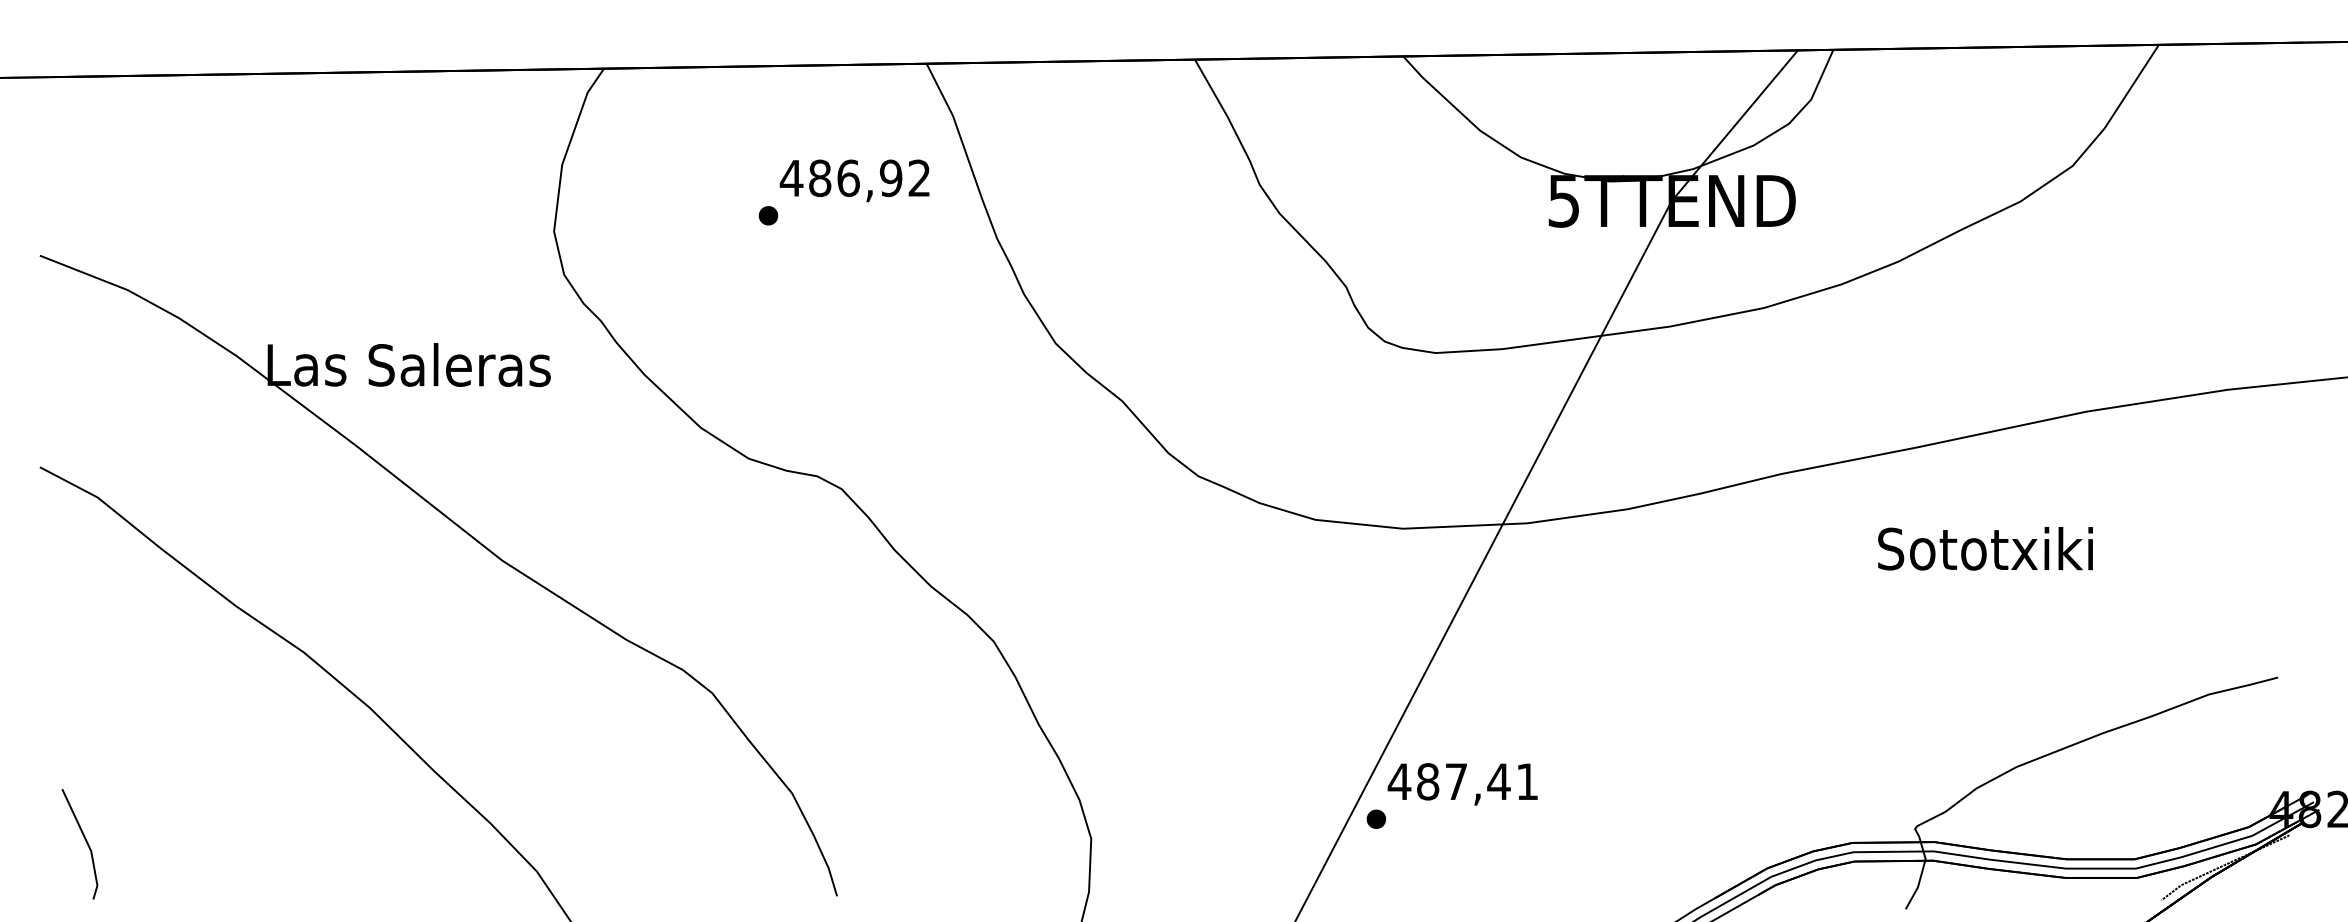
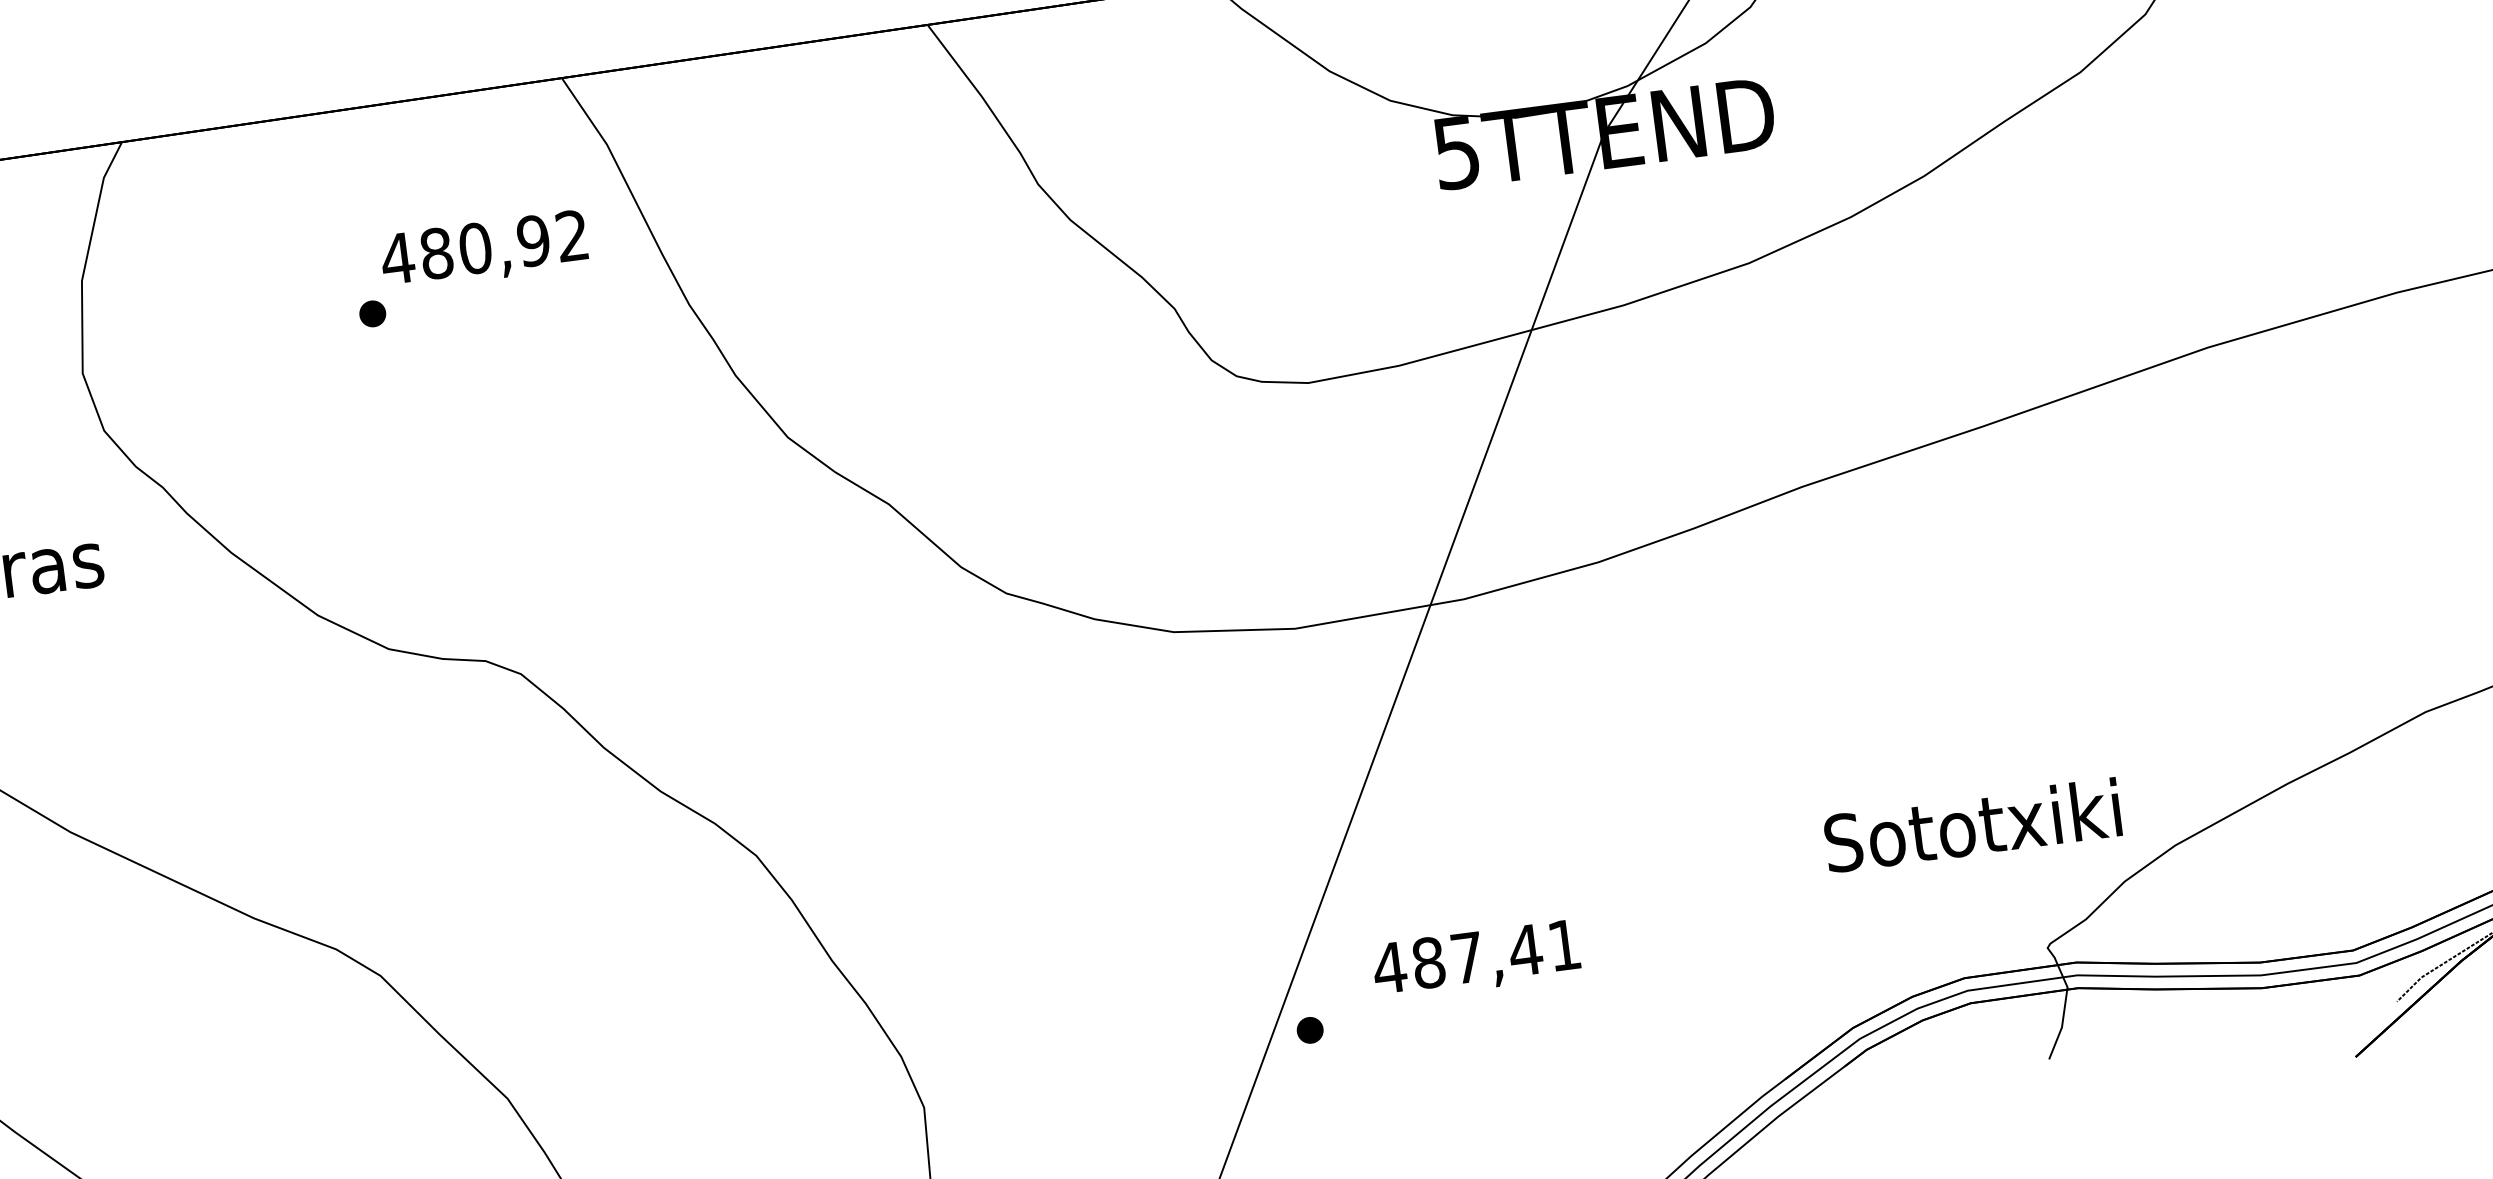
text: (848, 177) -> (475, 247), 486,92 -> 480,92
text: (1985, 548) -> (1972, 825), moved
text: (1462, 784) -> (1476, 960), moved

